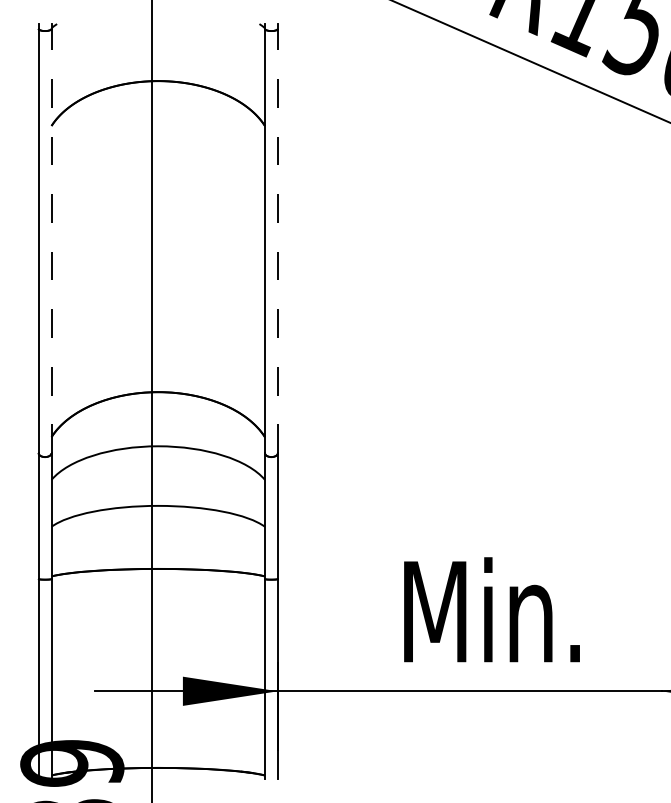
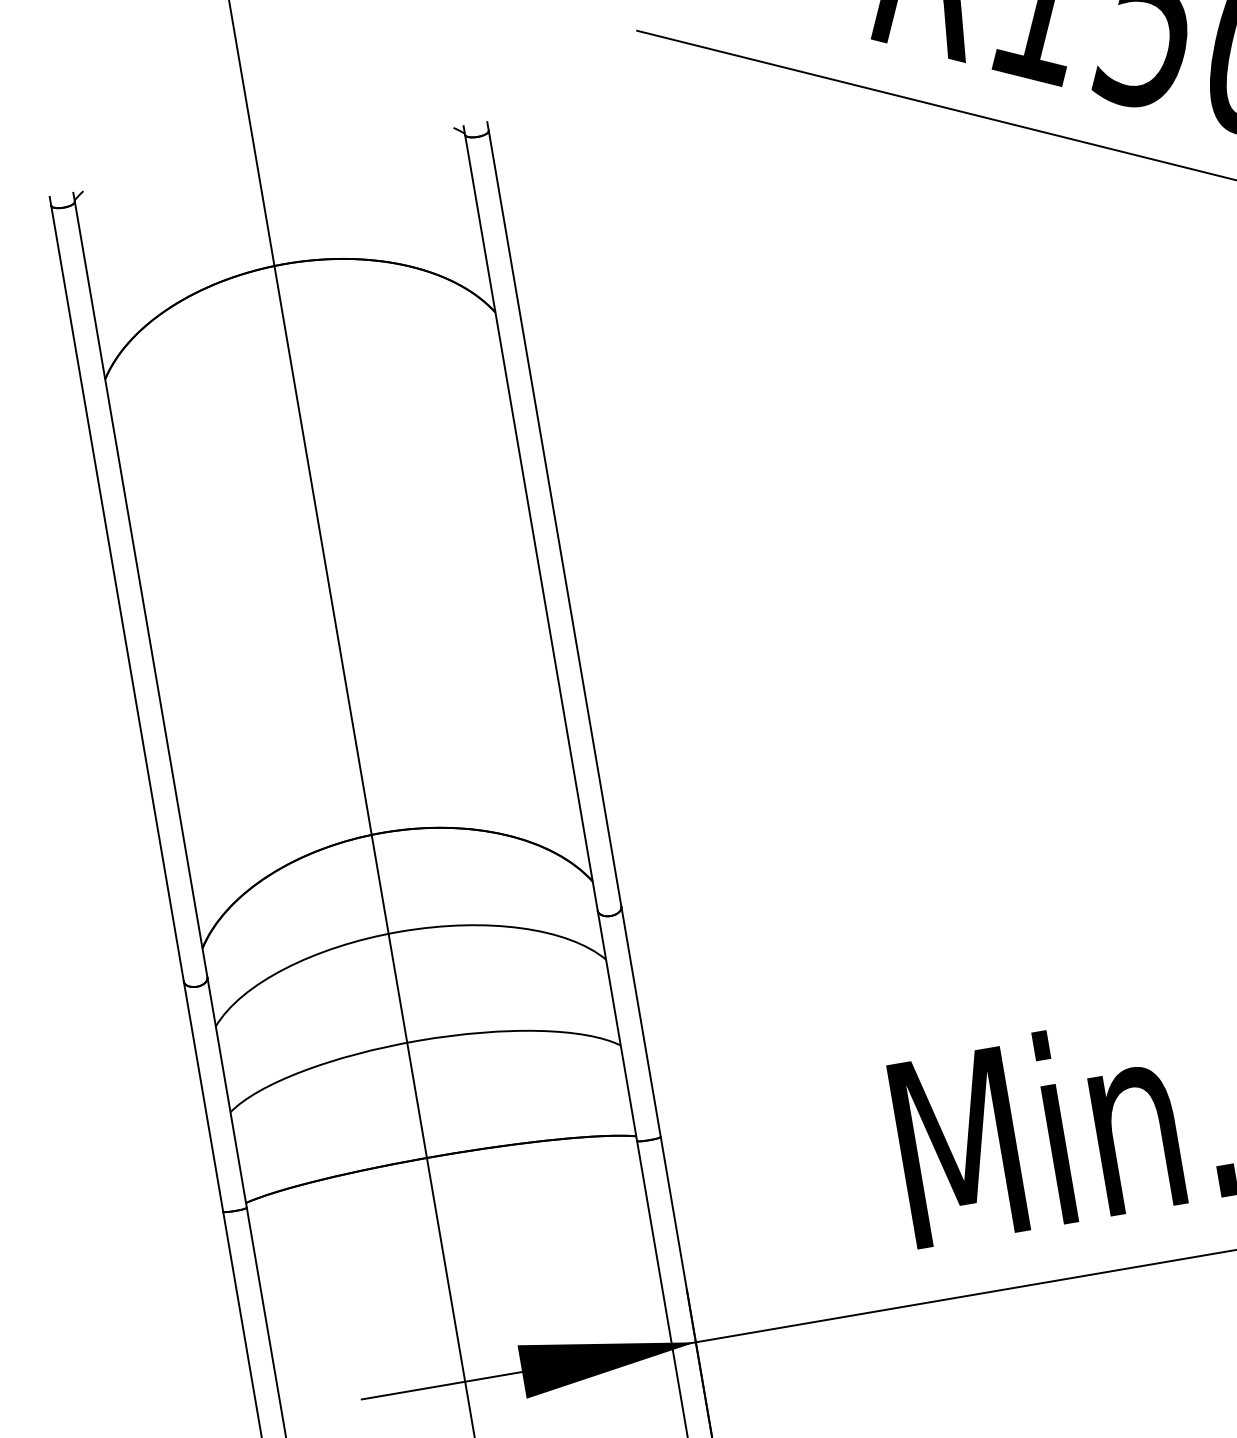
line: (51, 240) -> (140, 588), dashed -> solid
line: (277, 240) -> (554, 518), dashed -> solid

